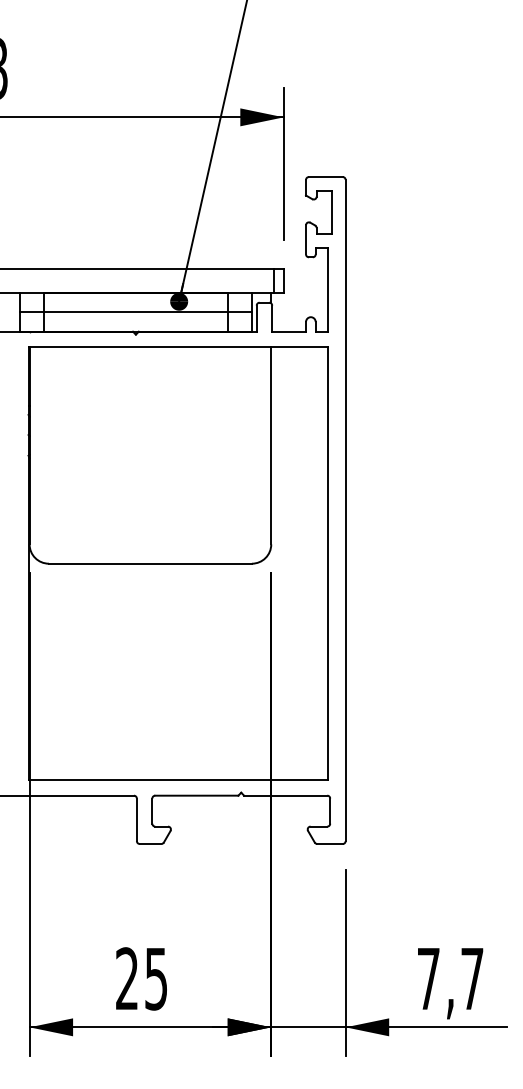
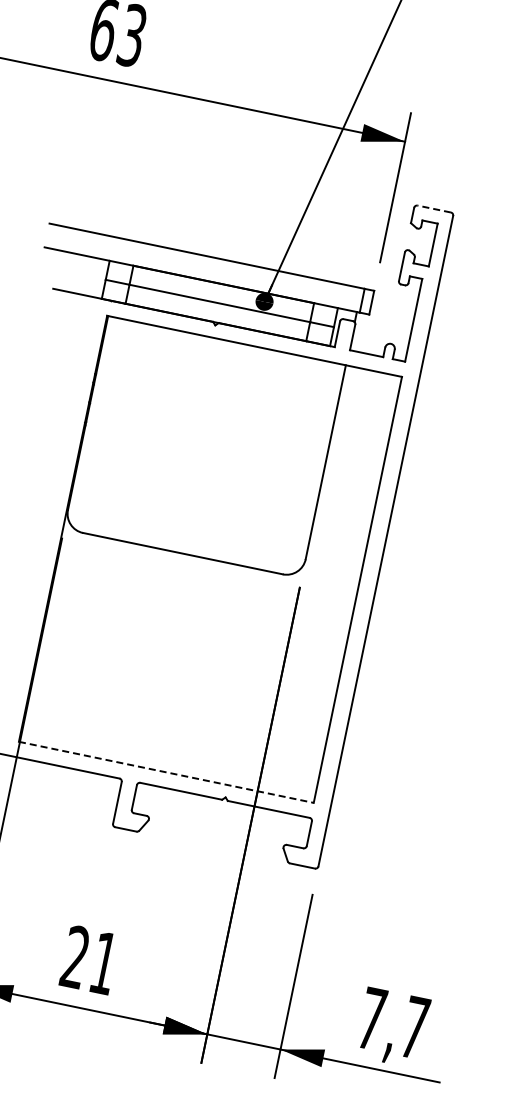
line: (325, 177) -> (433, 209), solid -> dashed
line: (178, 780) -> (166, 772), solid -> dashed
text: (155, 979) -> (103, 963), 25 -> 21

